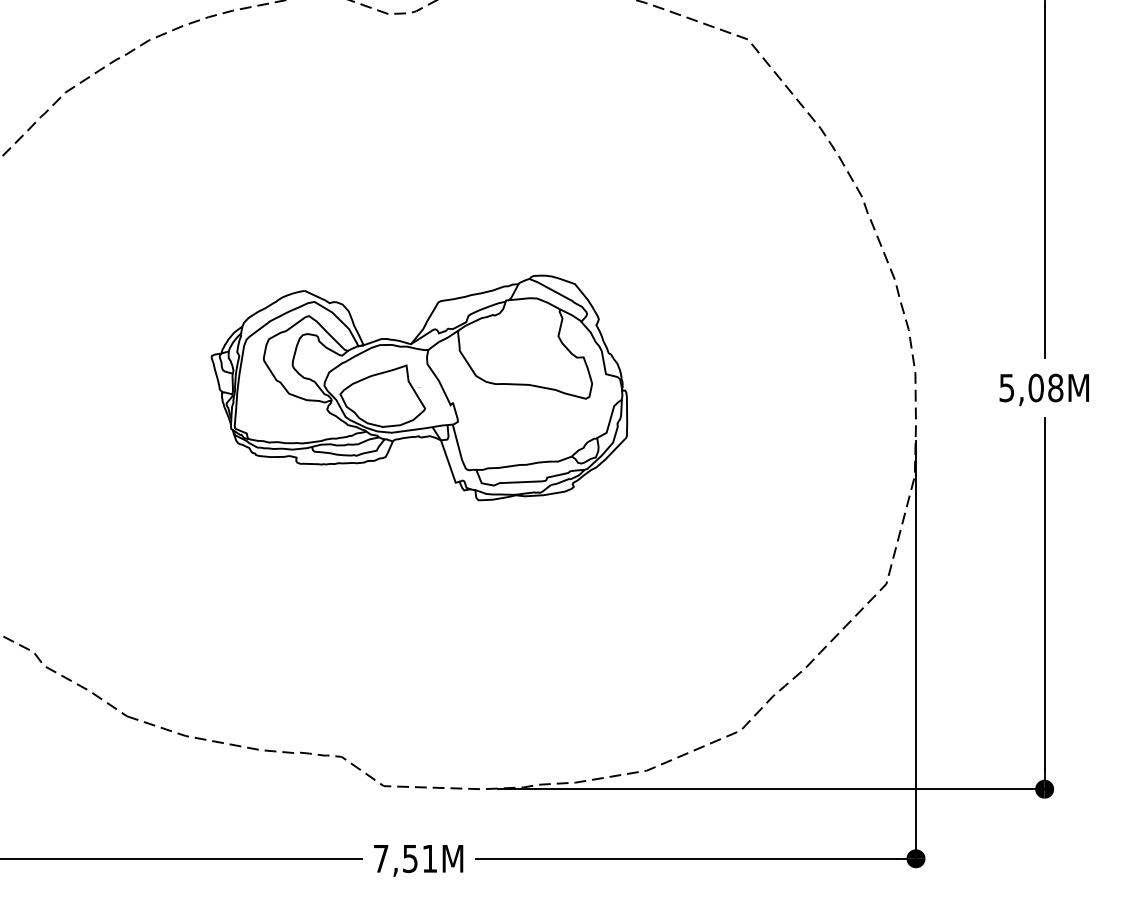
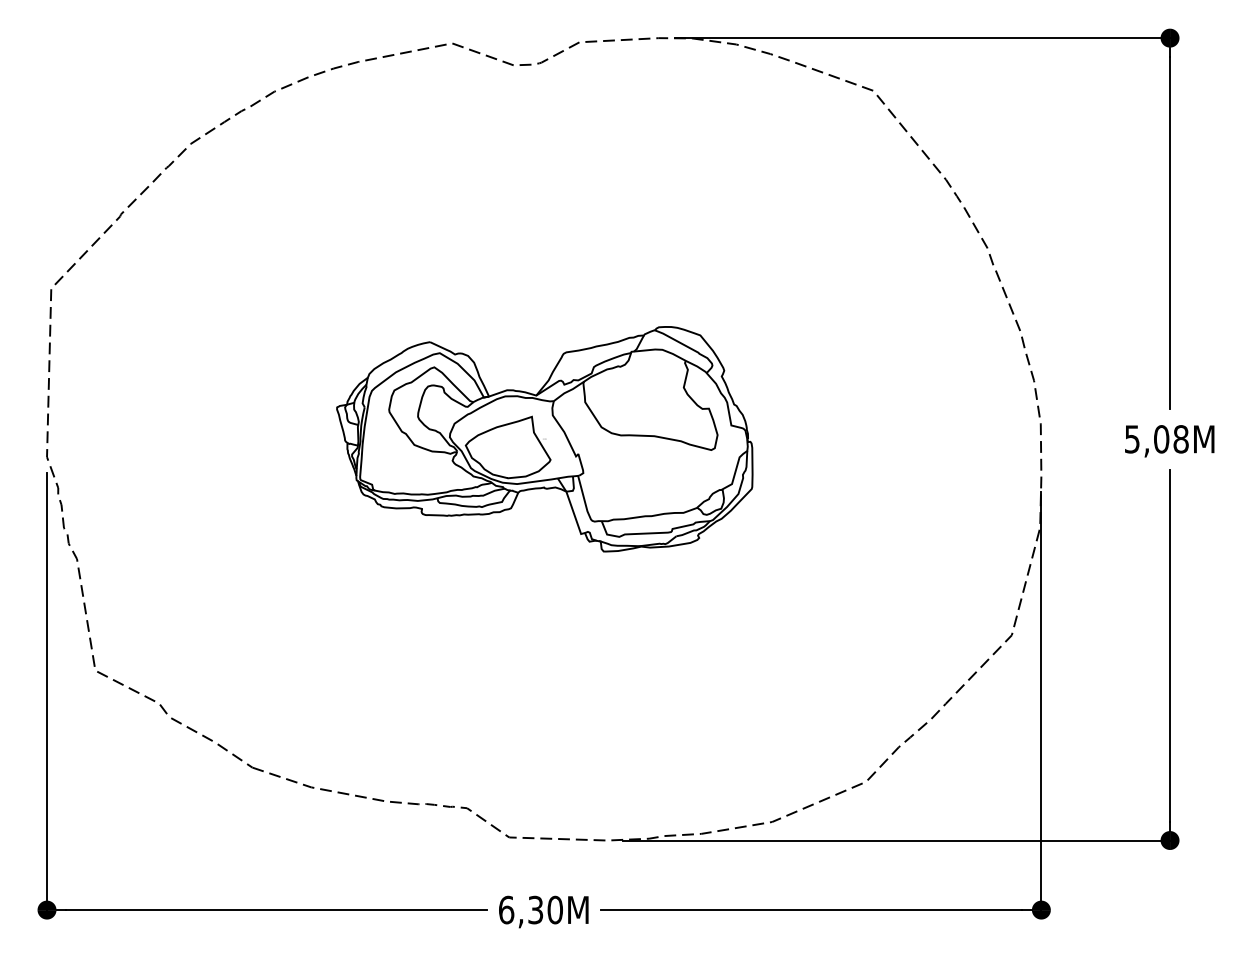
text: (405, 858) -> (530, 909), 7,51M -> 6,30M

